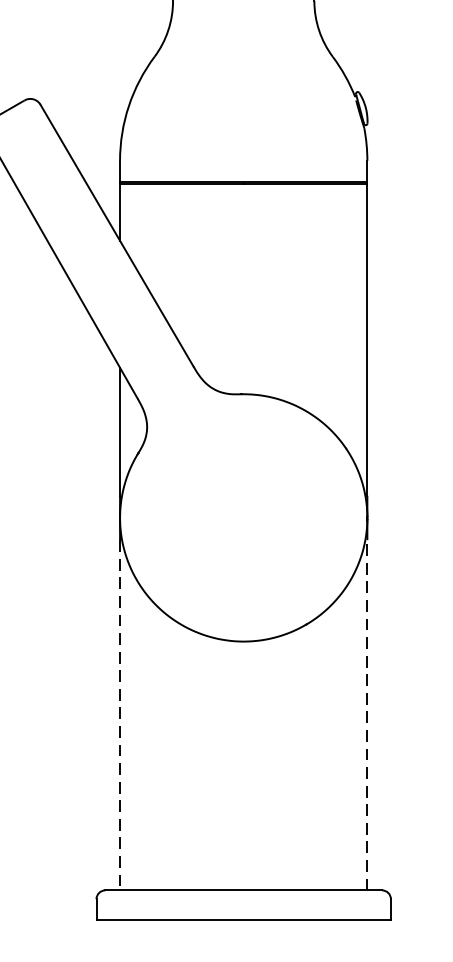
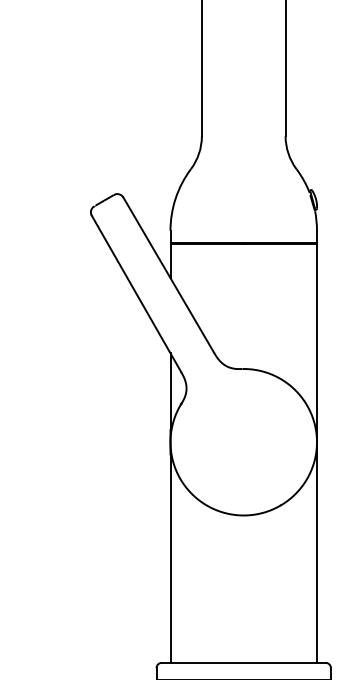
line: (120, 715) -> (170, 559), dashed -> solid
line: (366, 715) -> (316, 559), dashed -> solid

